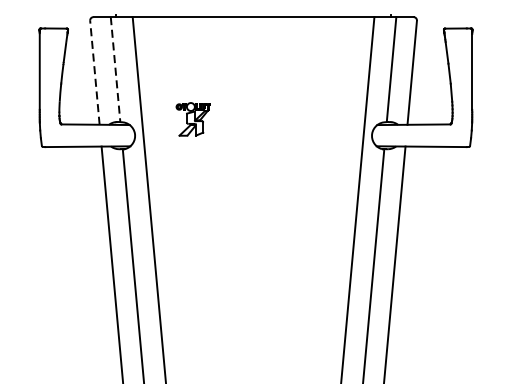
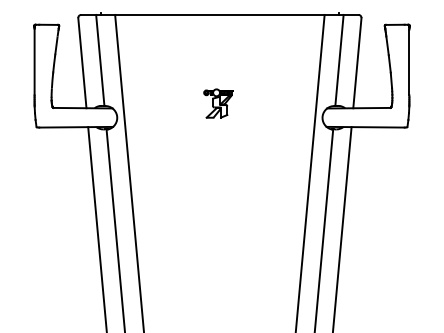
line: (115, 69) -> (100, 60), dashed -> solid
line: (95, 71) -> (82, 62), dashed -> solid
part: (193, 119) -> (218, 103), moved

